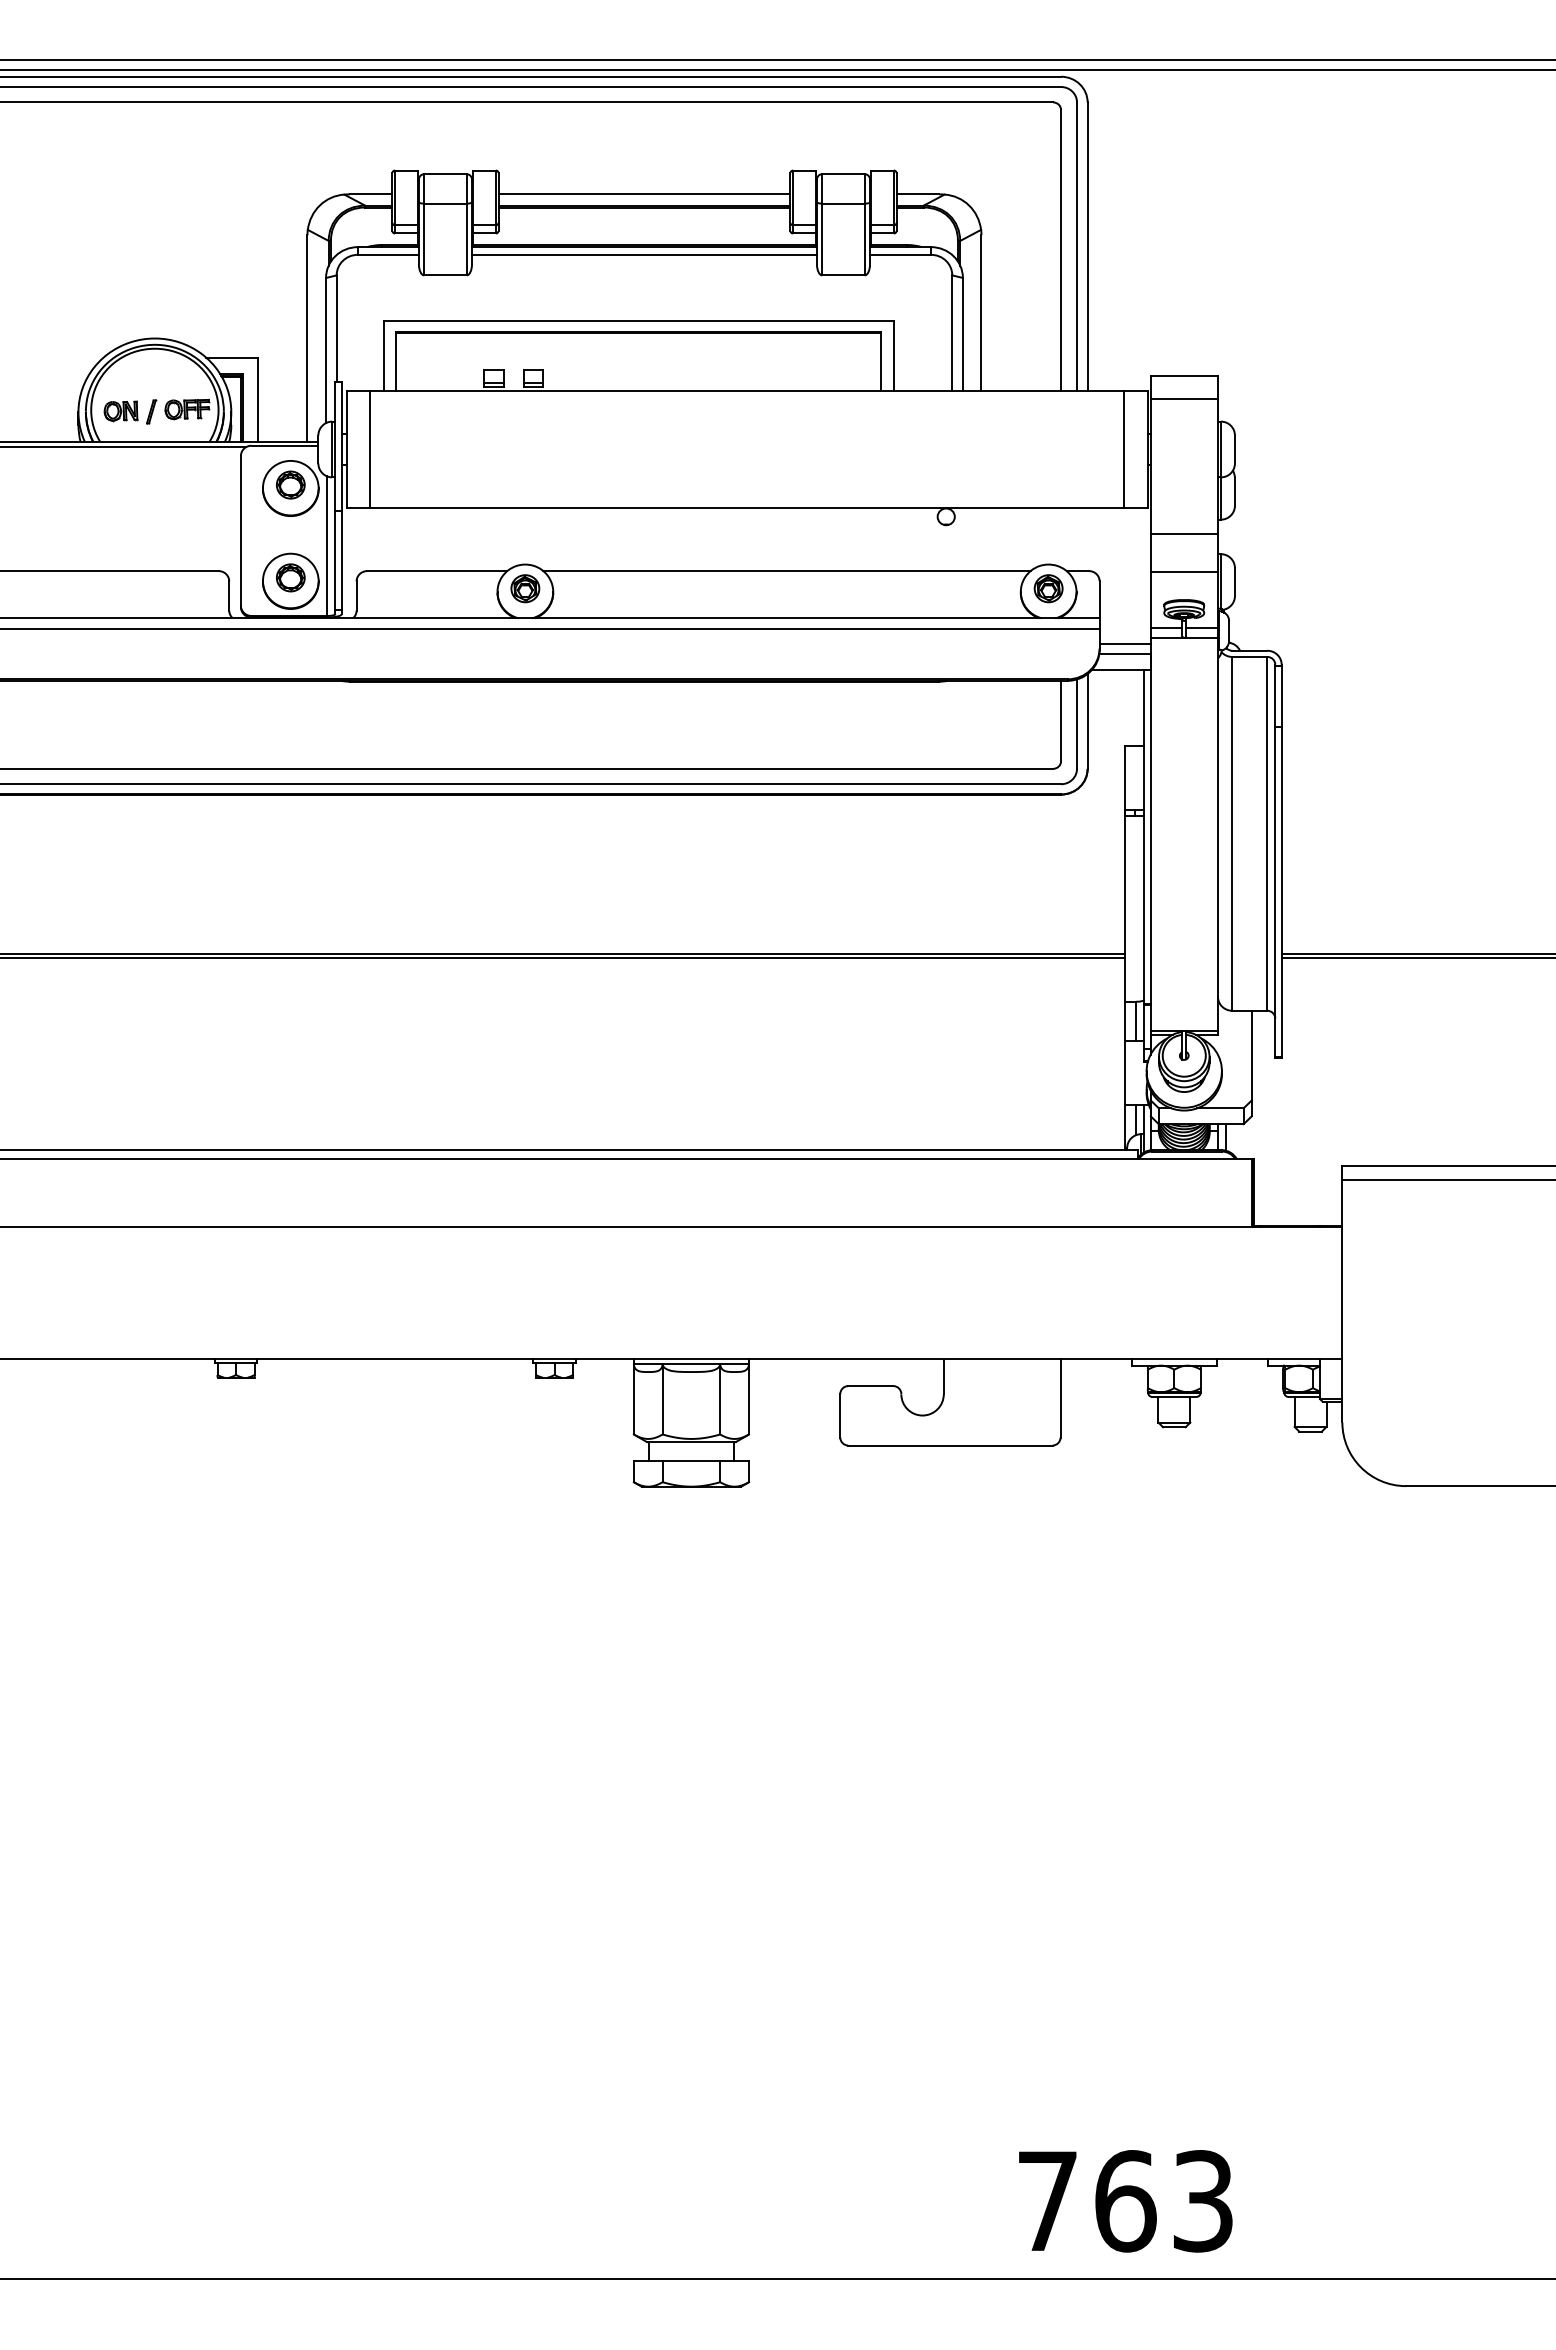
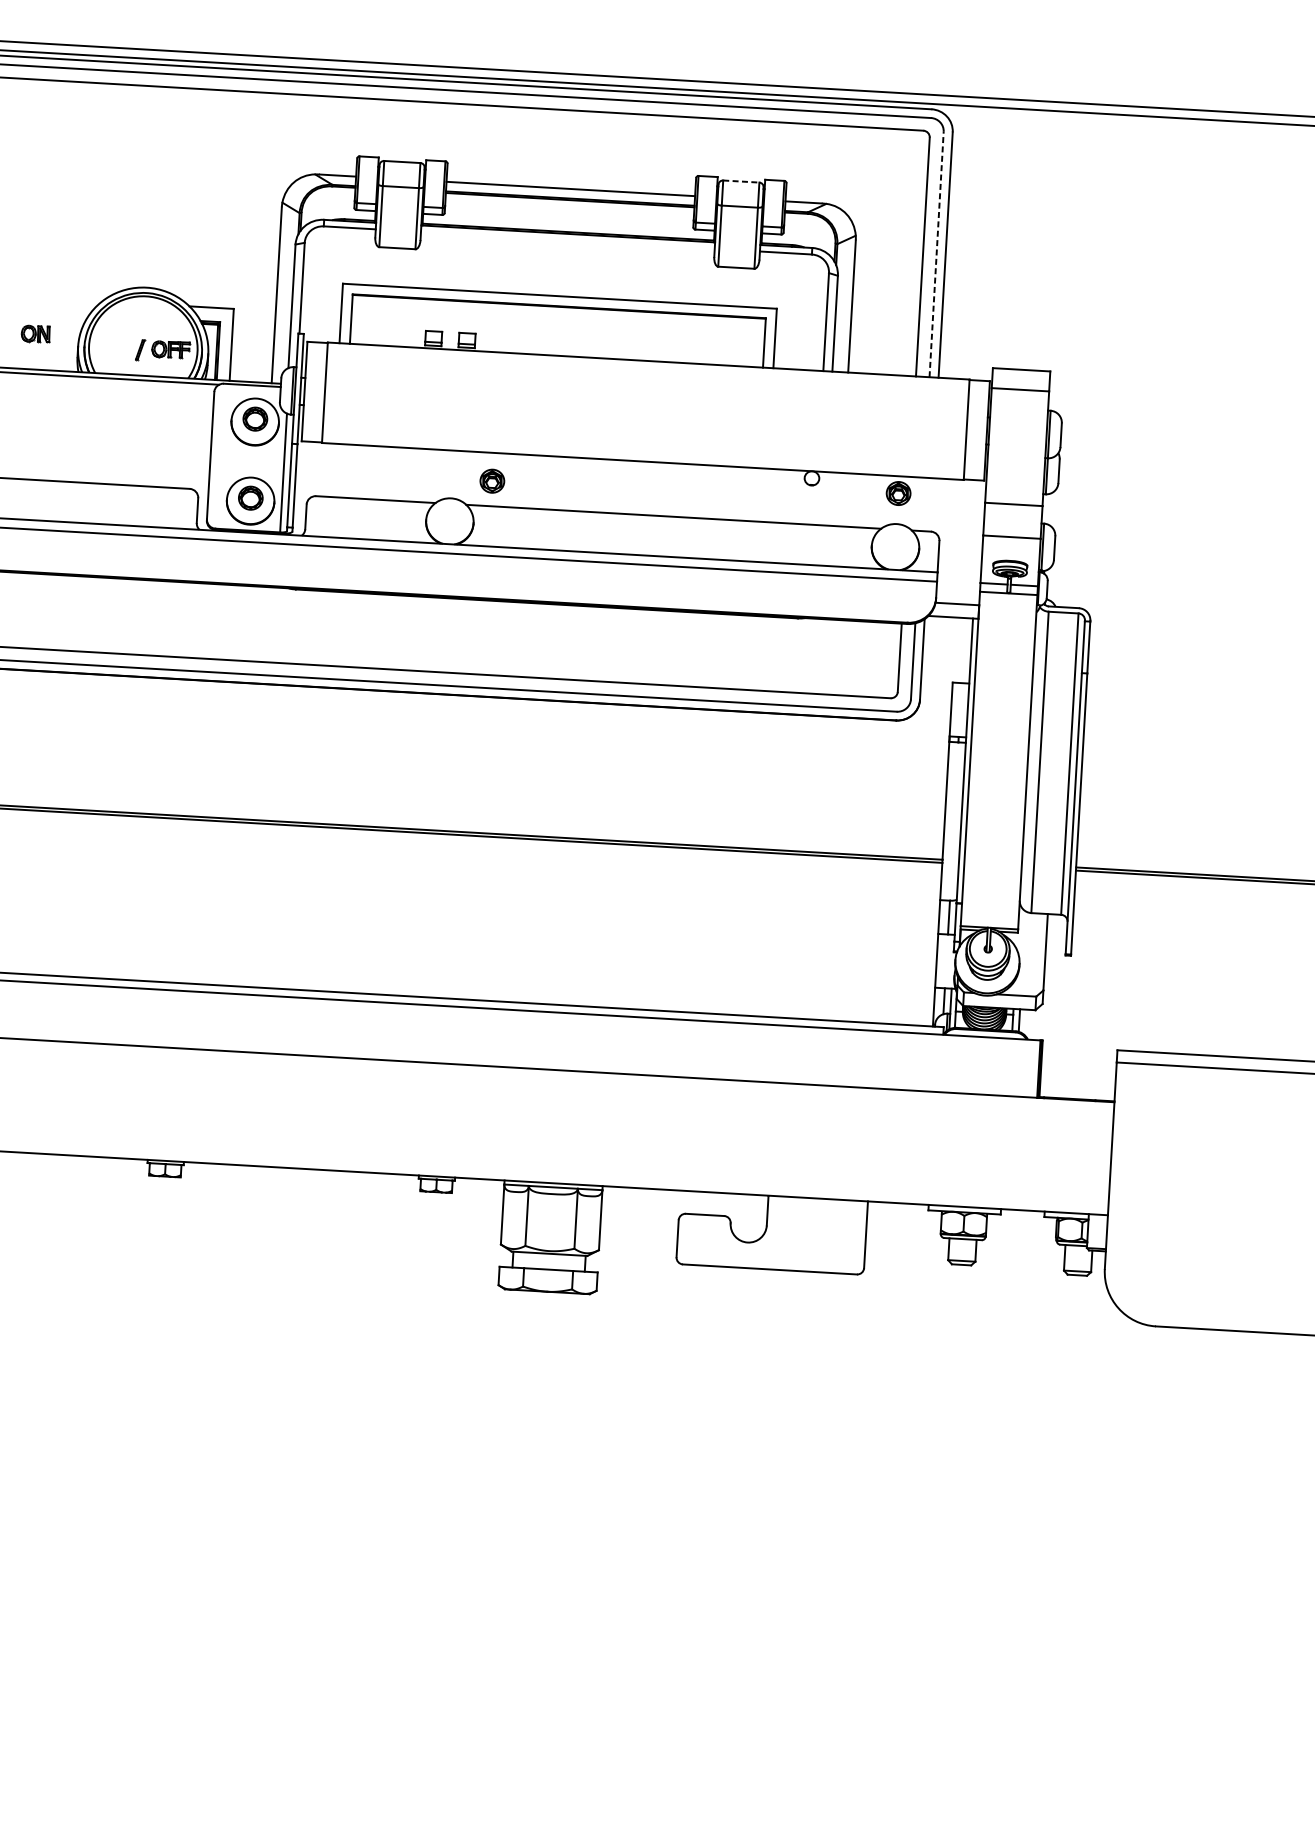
line: (843, 174) -> (741, 181), solid -> dashed
line: (1077, 245) -> (937, 253), solid -> dashed
line: (643, 254) -> (567, 240), removed
part: (120, 411) -> (35, 334), moved
part: (525, 588) -> (492, 481), moved
part: (1048, 588) -> (898, 493), moved
line: (1124, 643) -> (957, 595), removed

